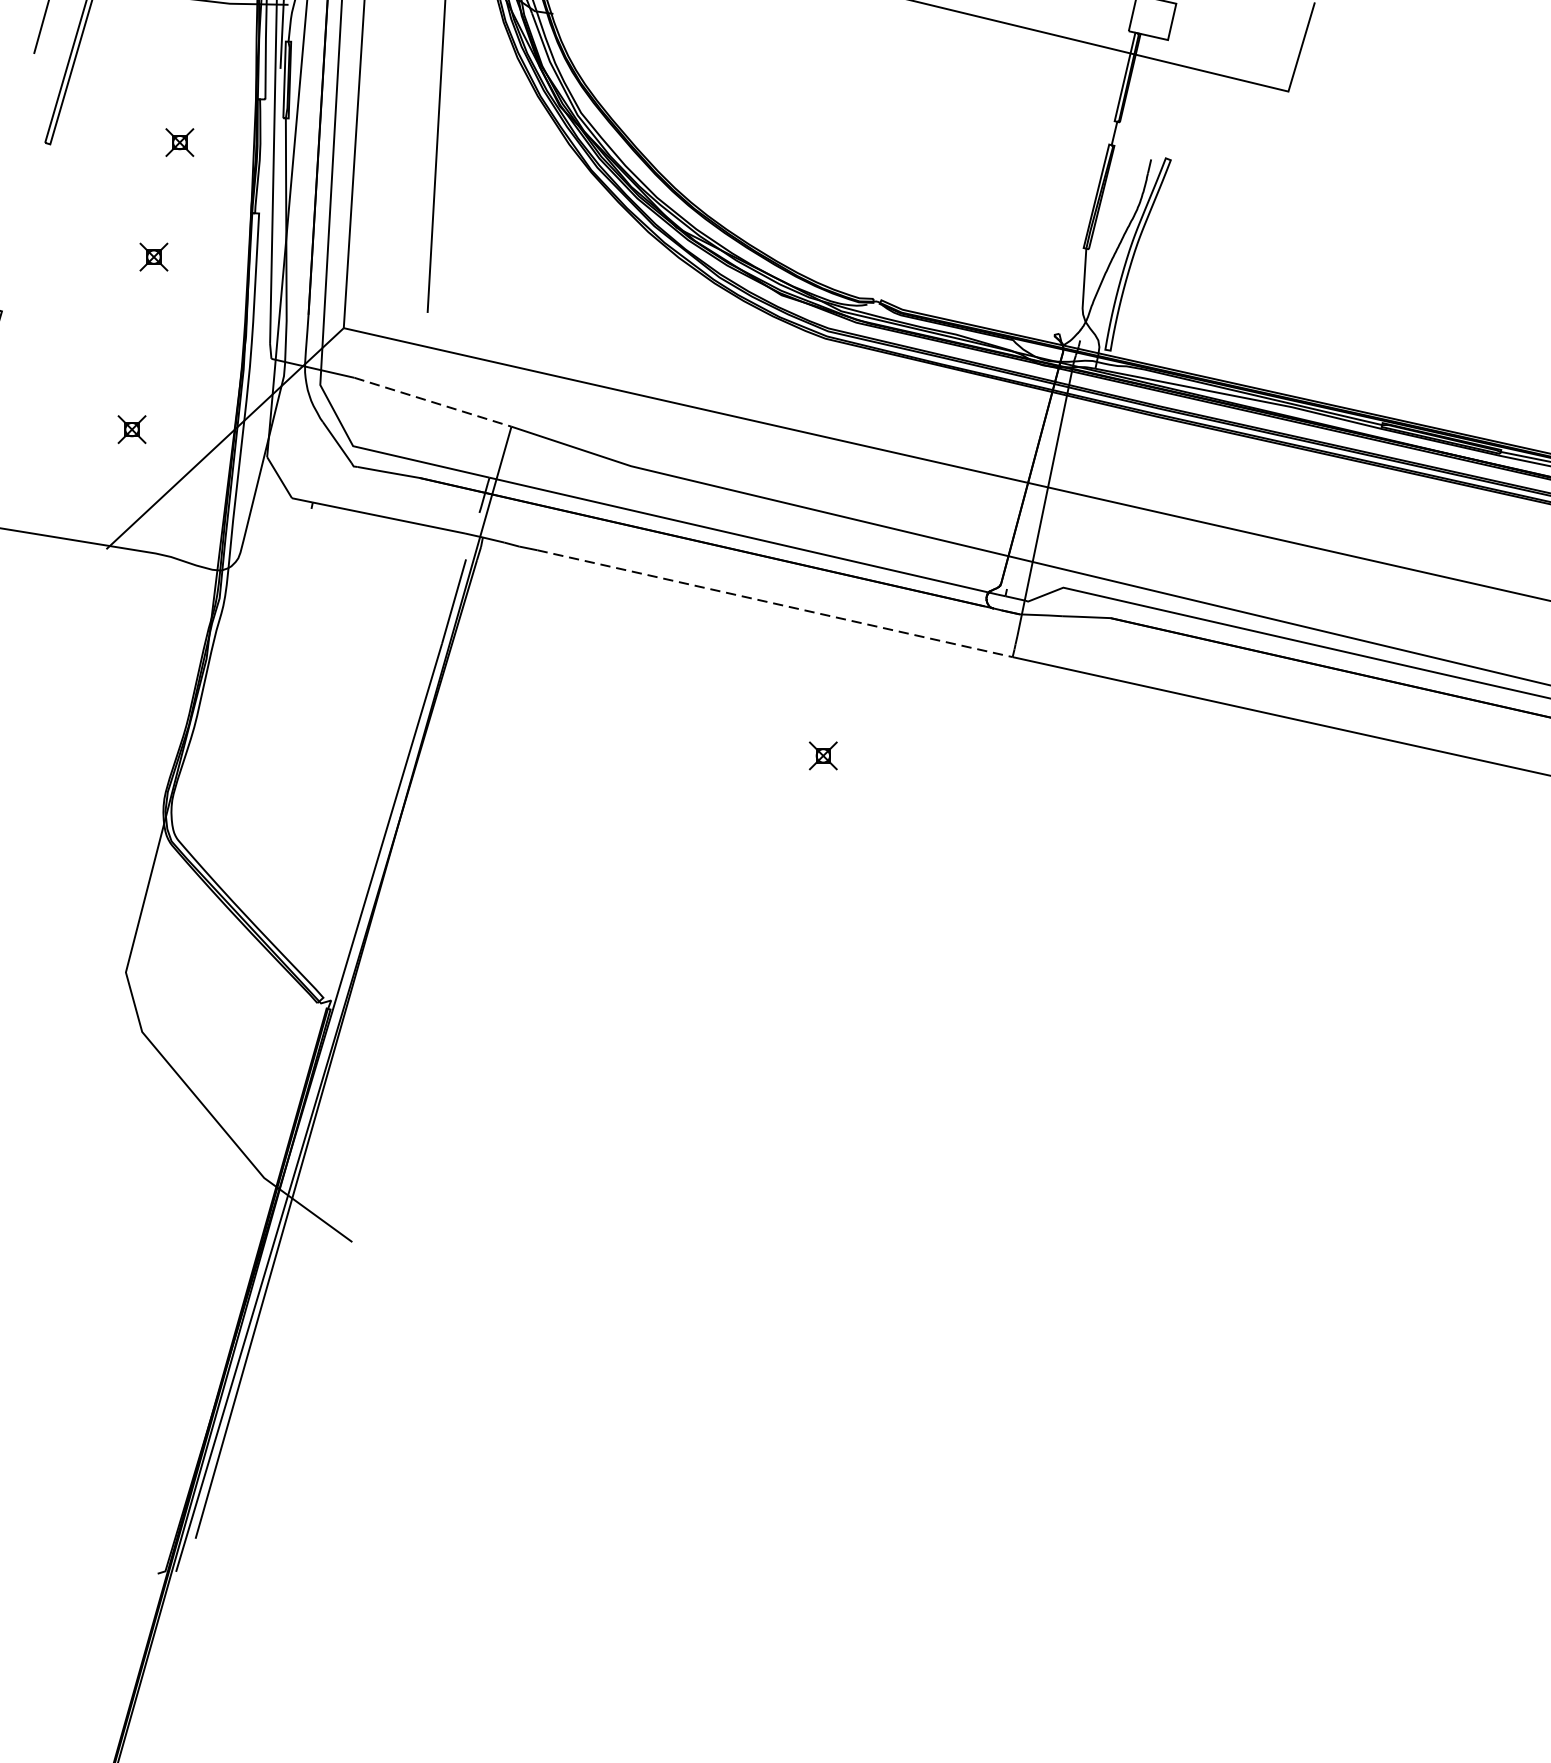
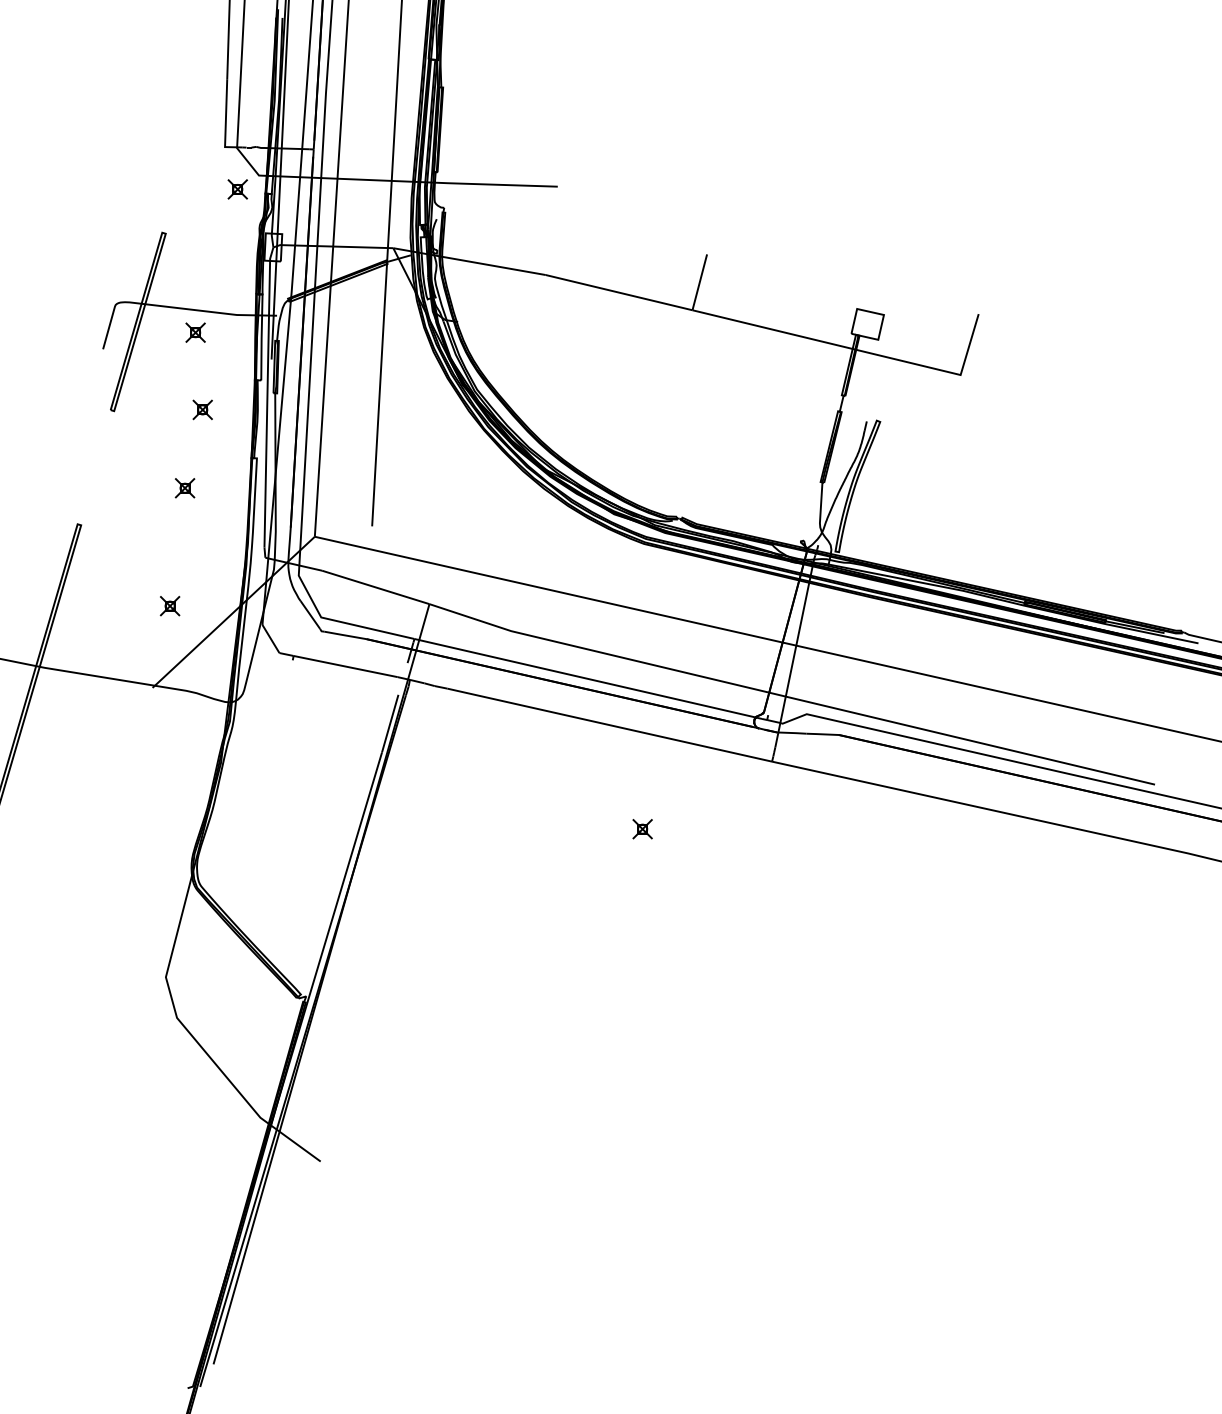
part: (169, 29) -> (195, 332), added
line: (433, 402) -> (376, 587), dashed -> solid
line: (776, 604) -> (610, 725), dashed -> solid

